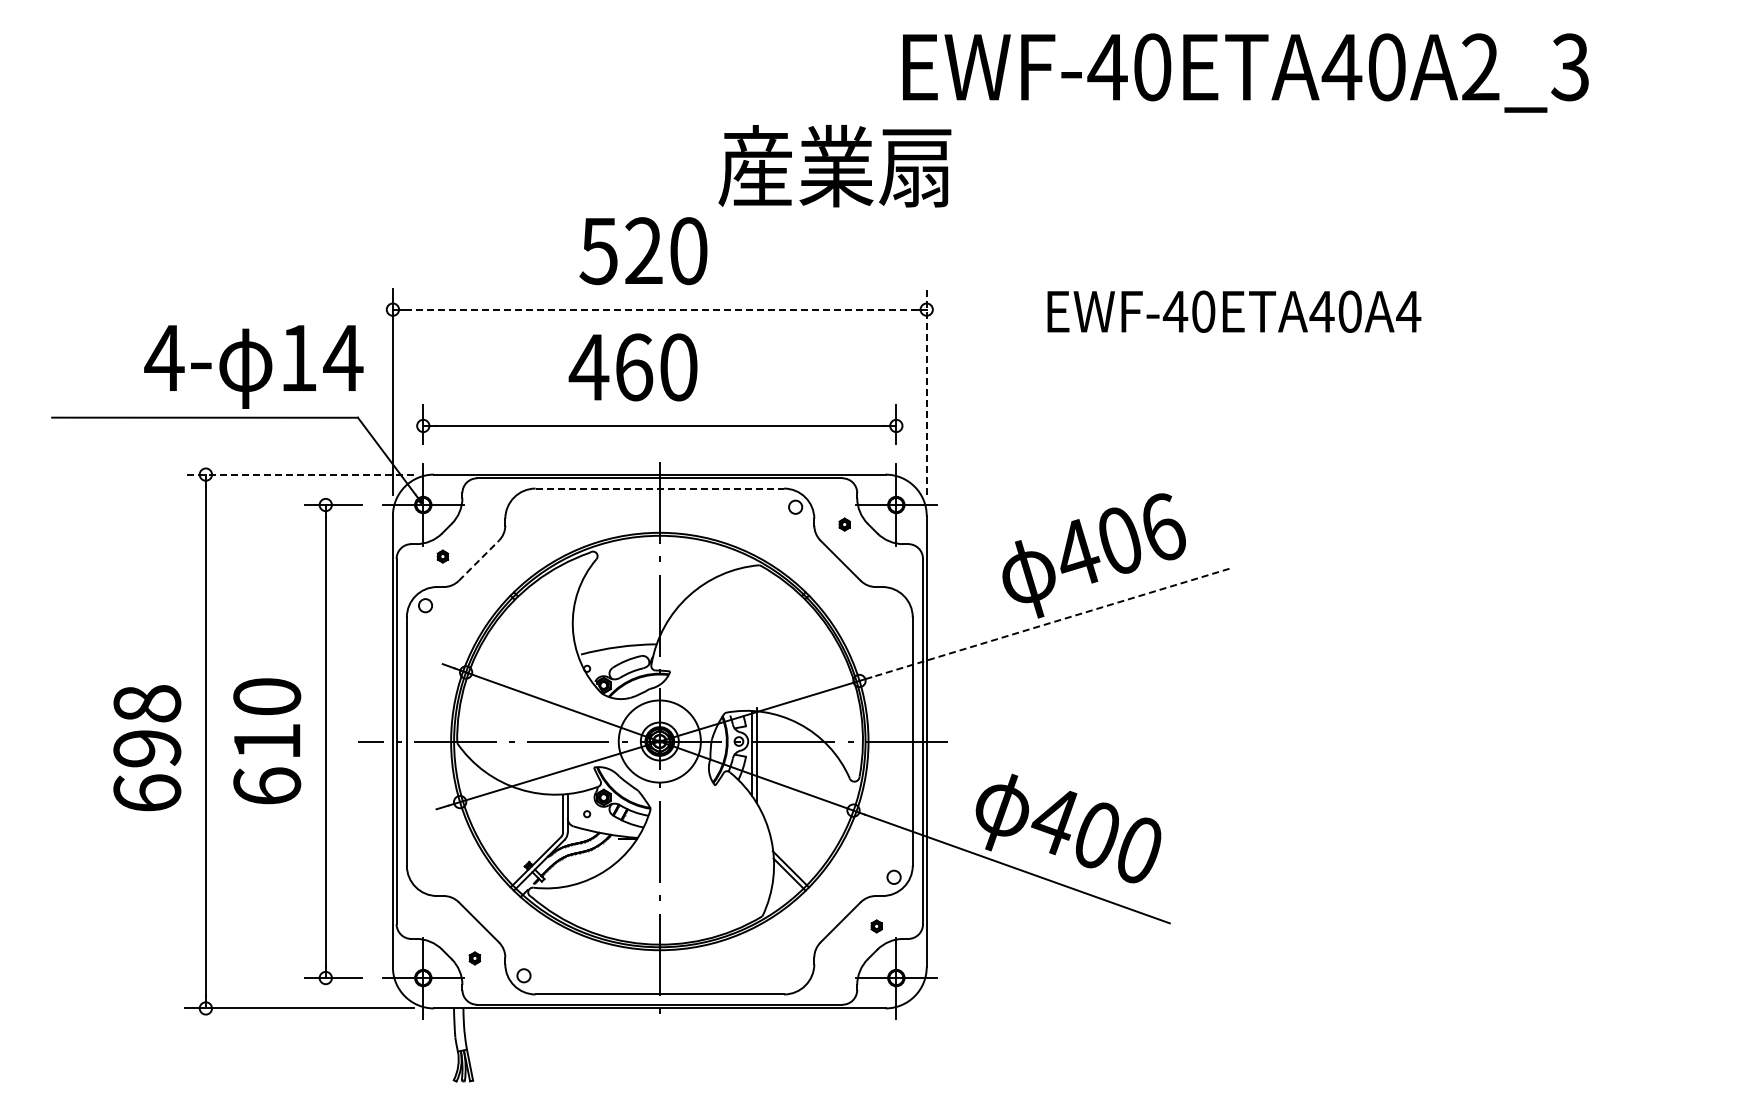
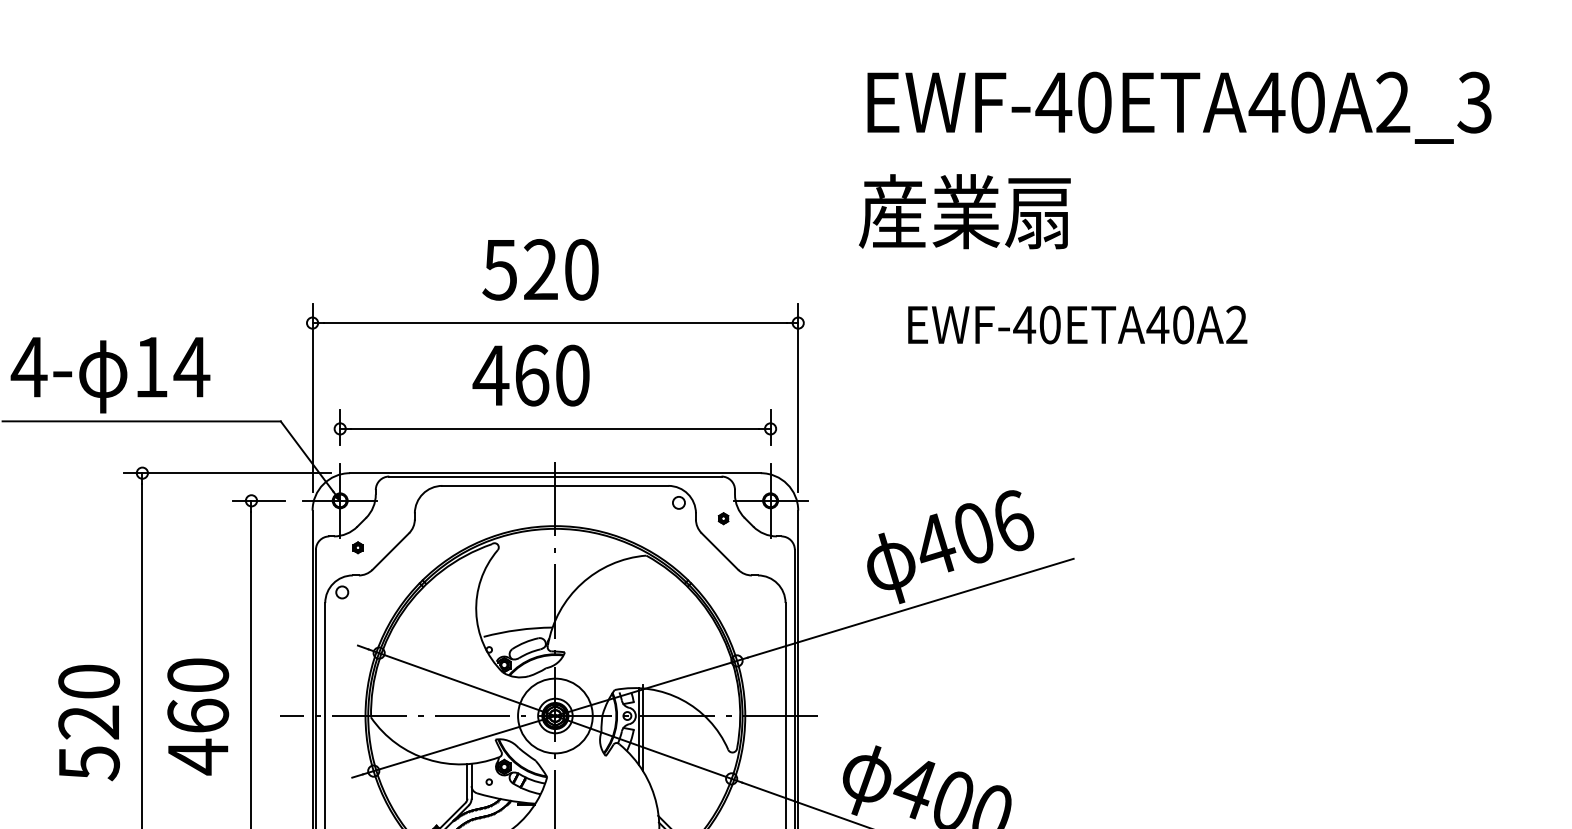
text: (1245, 72) -> (1179, 107), moved
text: (834, 166) -> (964, 211), moved
line: (659, 309) -> (555, 322), dashed -> solid
text: (1408, 311) -> (1236, 324), EWF-40ETA40A4 -> EWF-40ETA40A2
text: (253, 366) -> (110, 374), moved
line: (926, 391) -> (798, 397), dashed -> solid
line: (298, 474) -> (226, 473), dashed -> solid
line: (660, 488) -> (556, 485), dashed -> solid
line: (478, 560) -> (390, 551), dashed -> solid
line: (1049, 623) -> (909, 608), dashed -> solid
text: (147, 749) -> (89, 723), 698 -> 520
text: (267, 764) -> (198, 736), 610 -> 460

